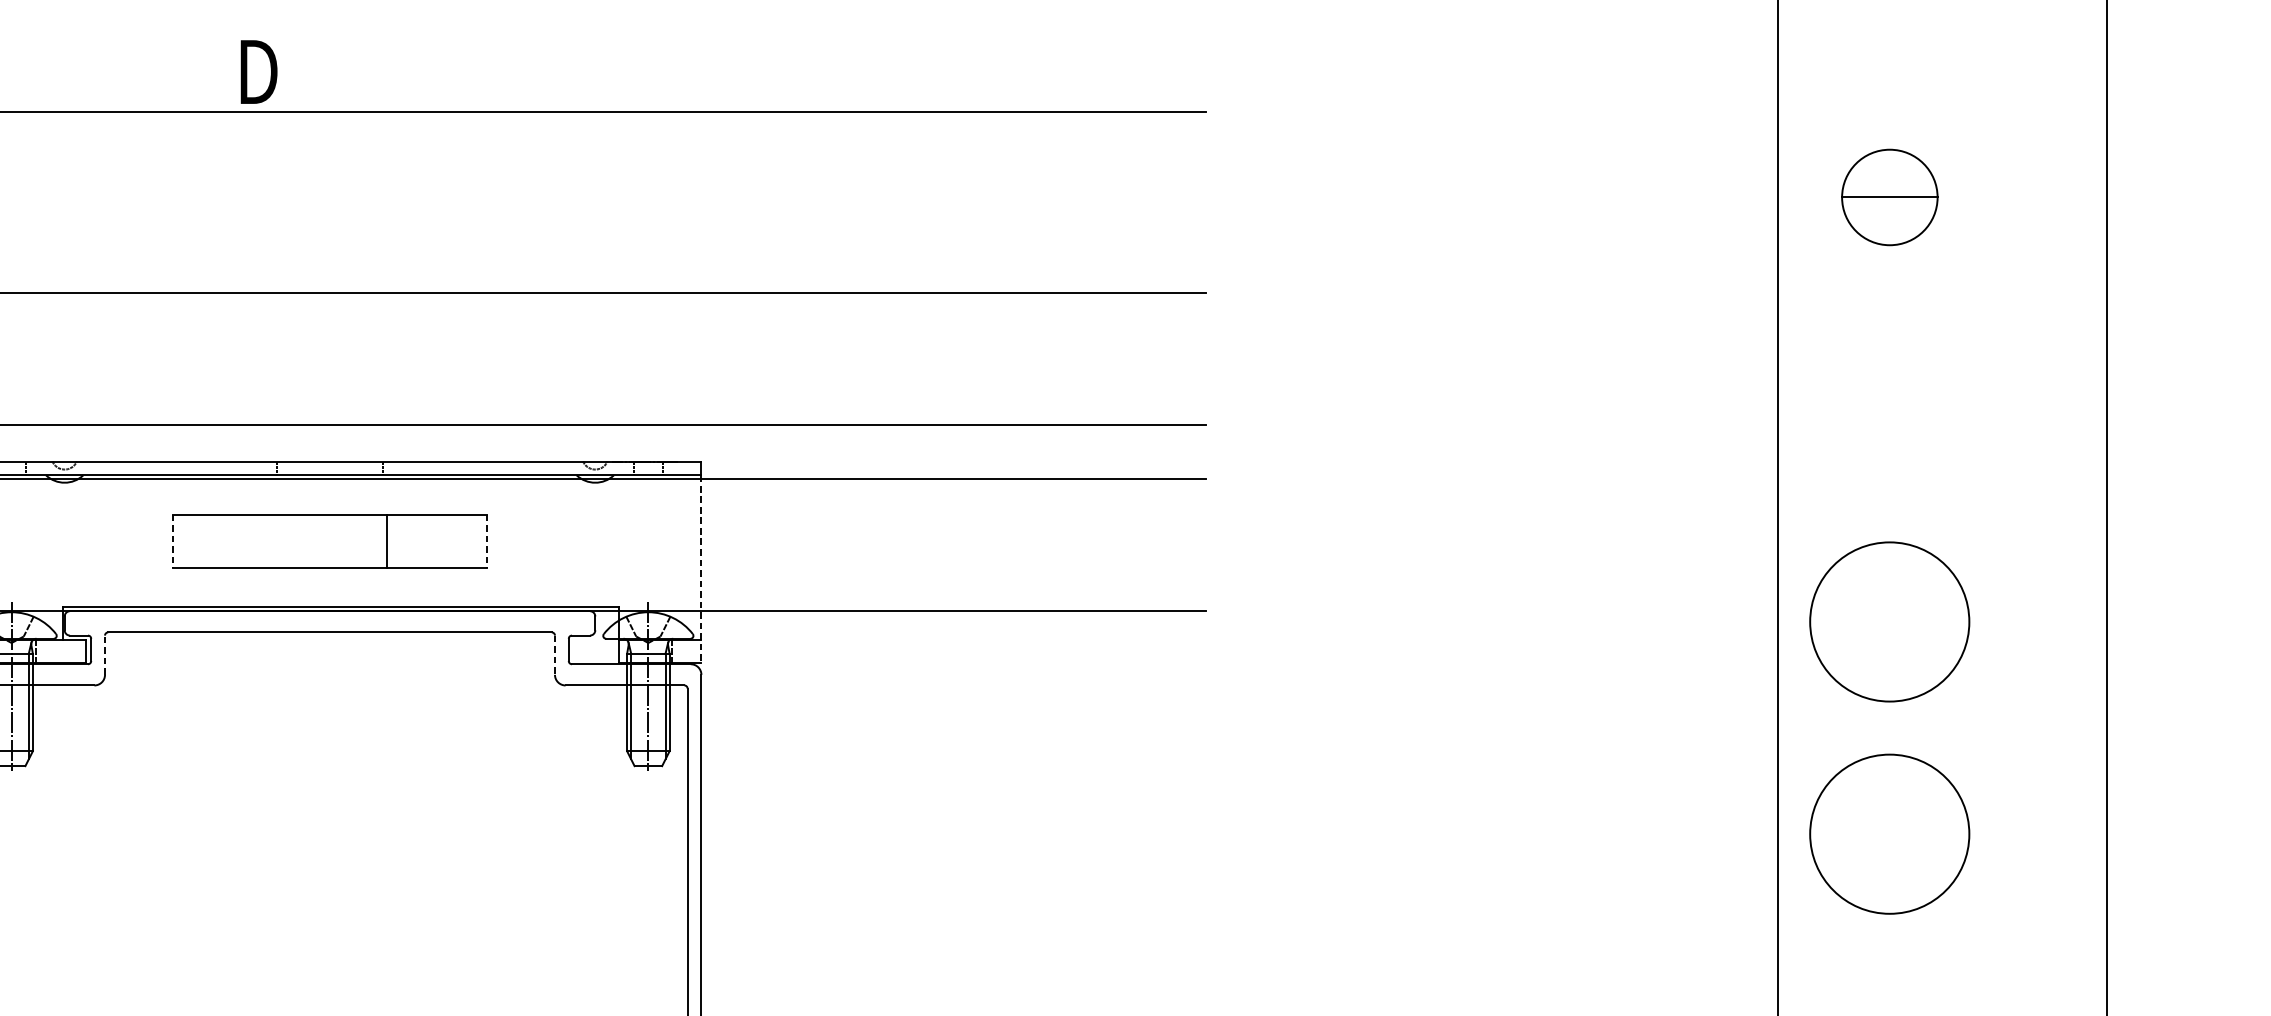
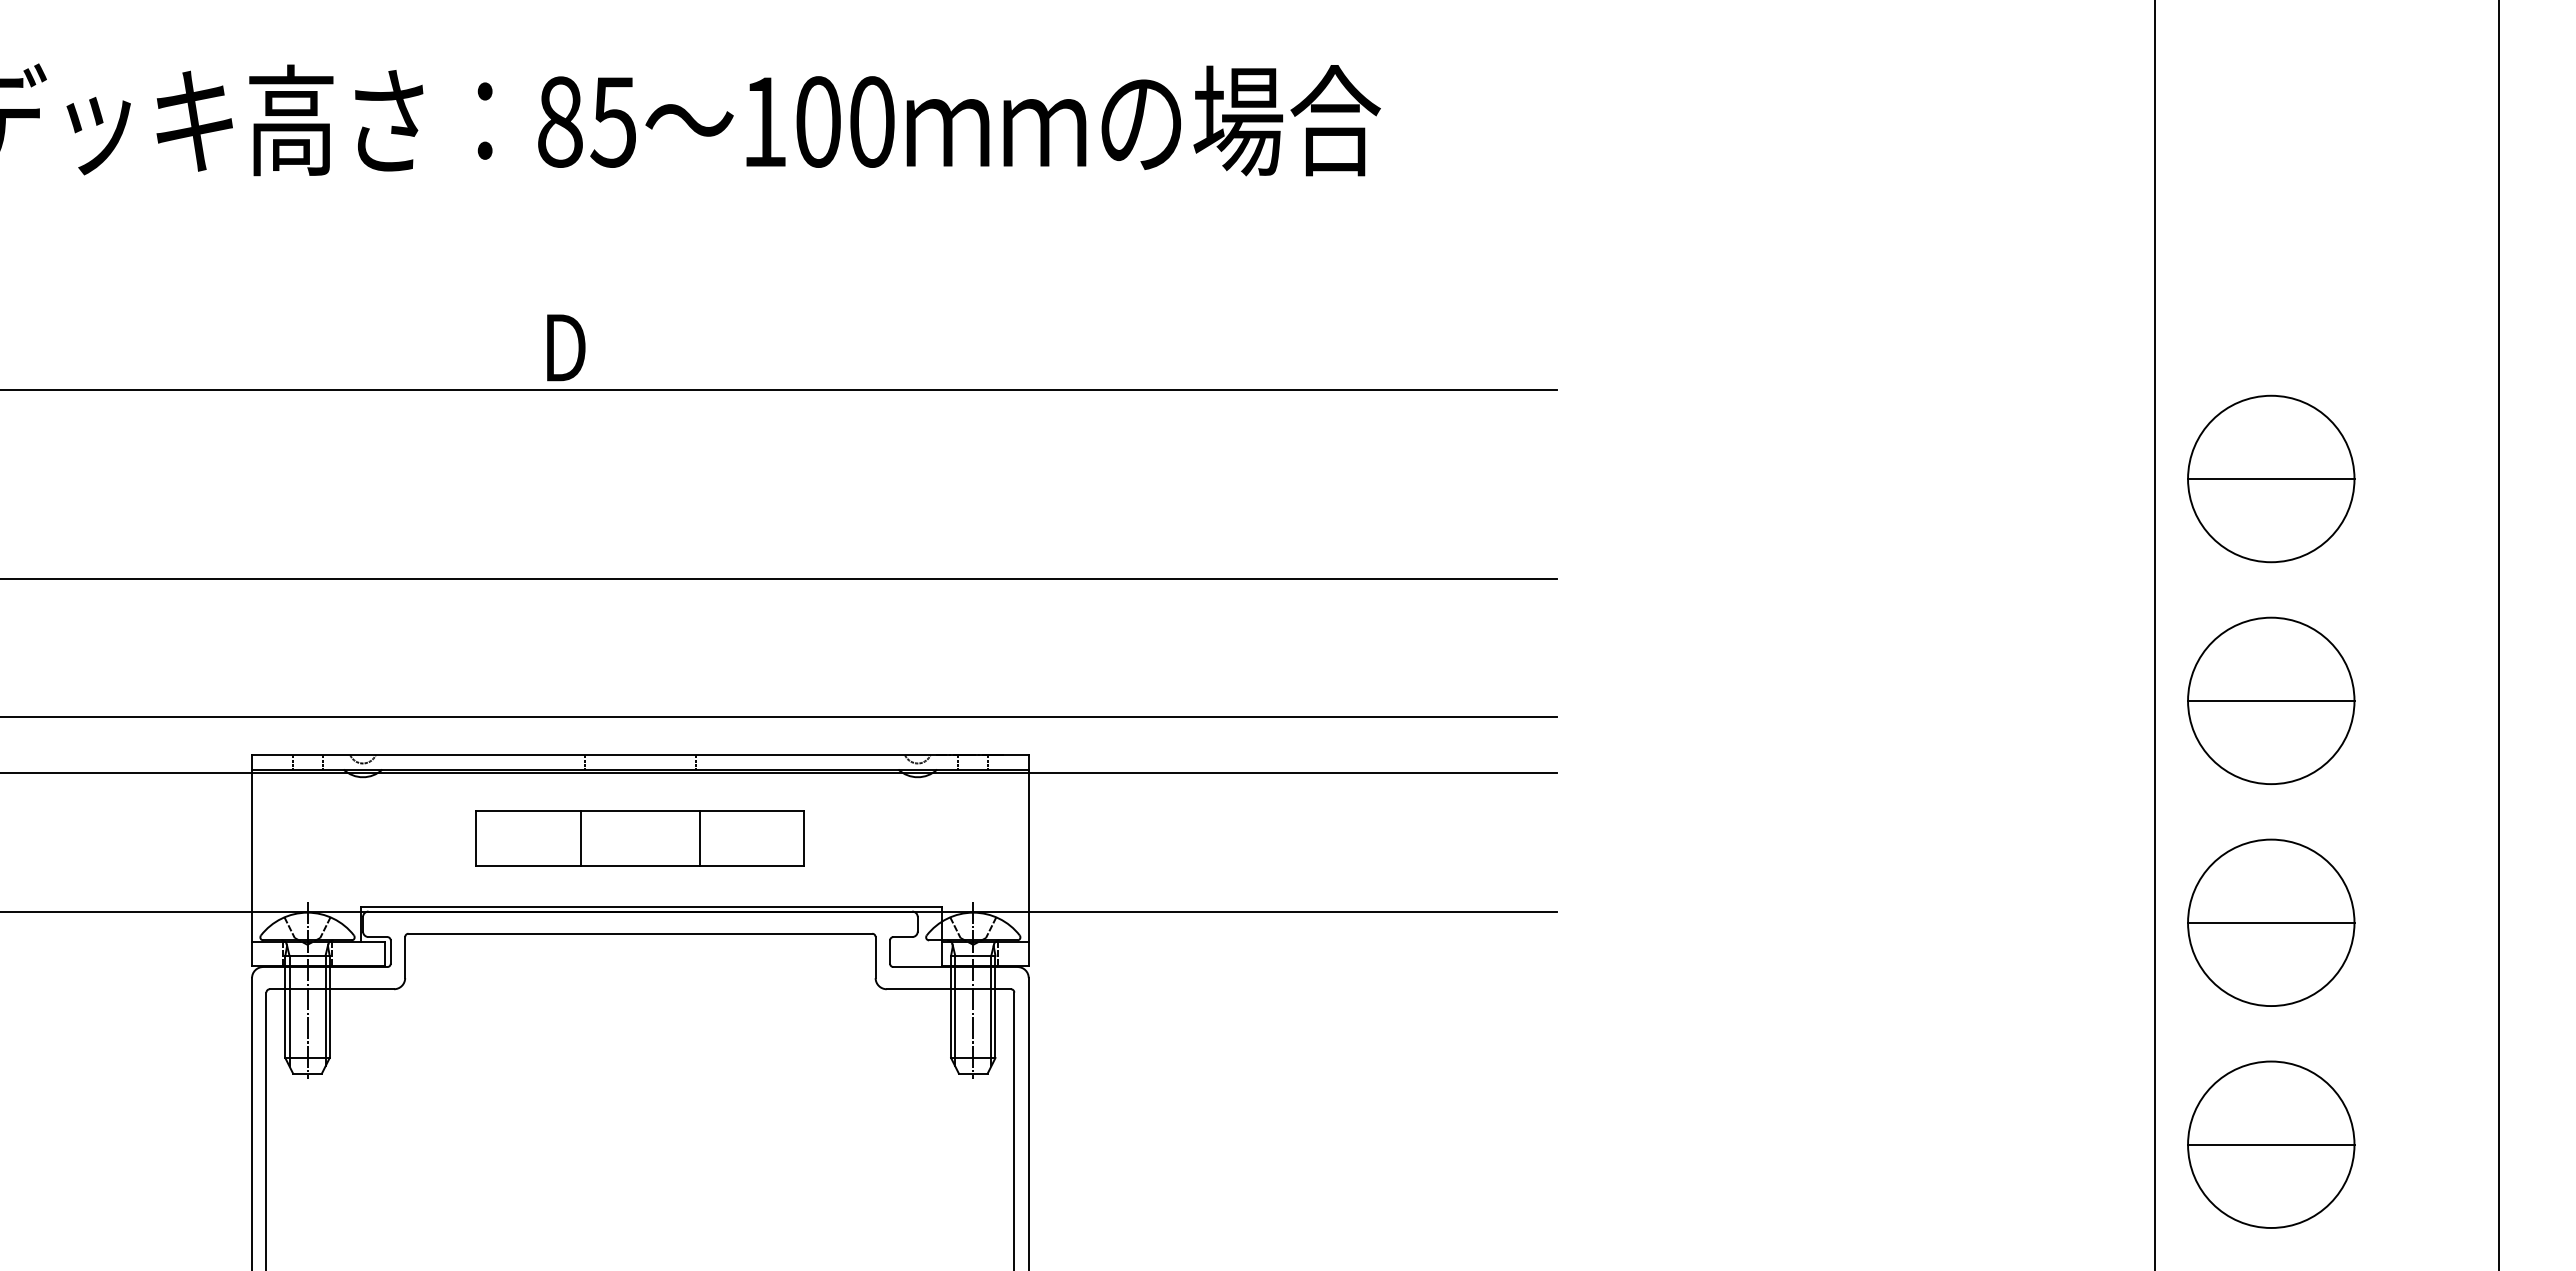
part: (1889, 197) -> (2271, 478), size x1.67
part: (1889, 409) -> (2271, 700), added
line: (173, 541) -> (476, 838), dashed -> solid
line: (273, 541) -> (581, 838), added
line: (486, 541) -> (804, 838), dashed -> solid
line: (701, 570) -> (1028, 868), dashed -> solid
line: (1889, 621) -> (2271, 922), added
line: (105, 655) -> (405, 957), dashed -> solid
line: (554, 655) -> (875, 957), dashed -> solid
line: (1889, 833) -> (2271, 1144), added

